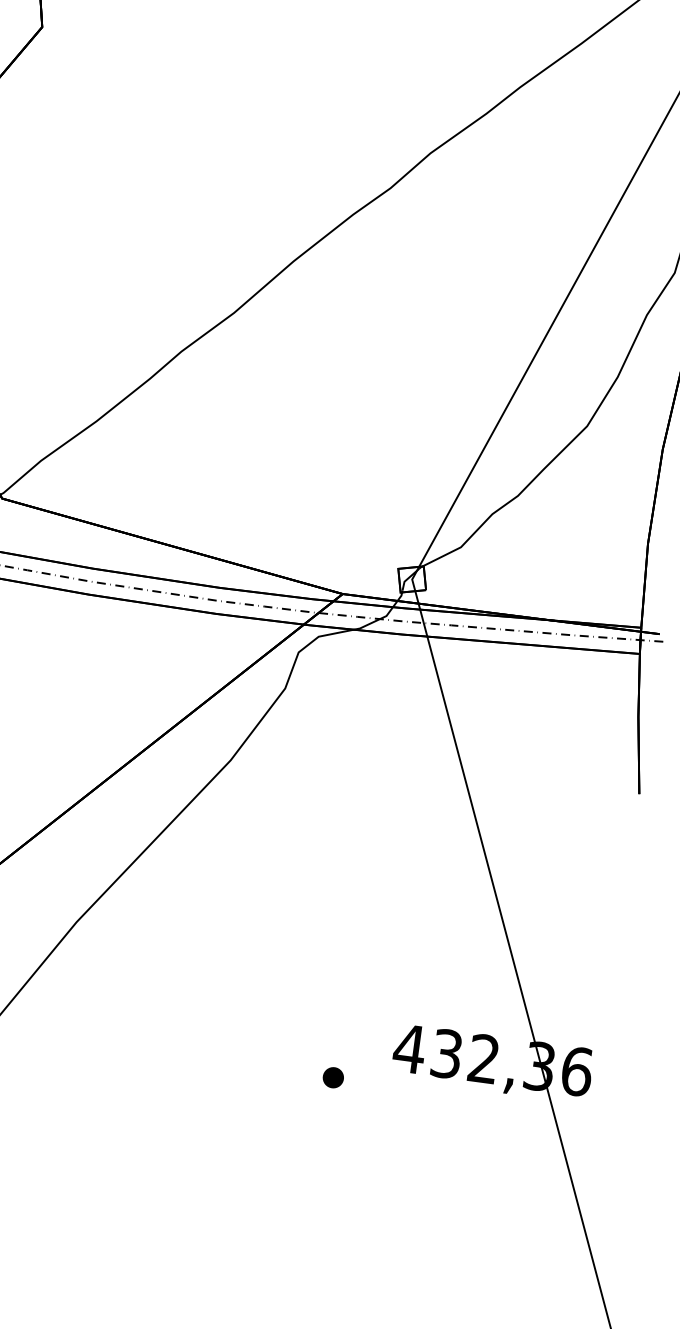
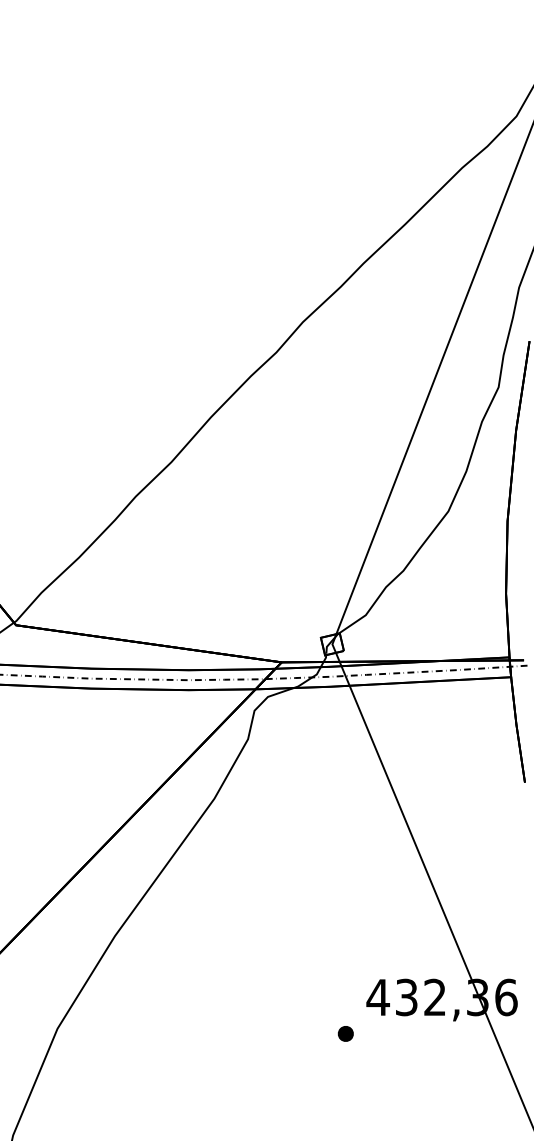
part: (333, 1077) -> (345, 1033), moved

